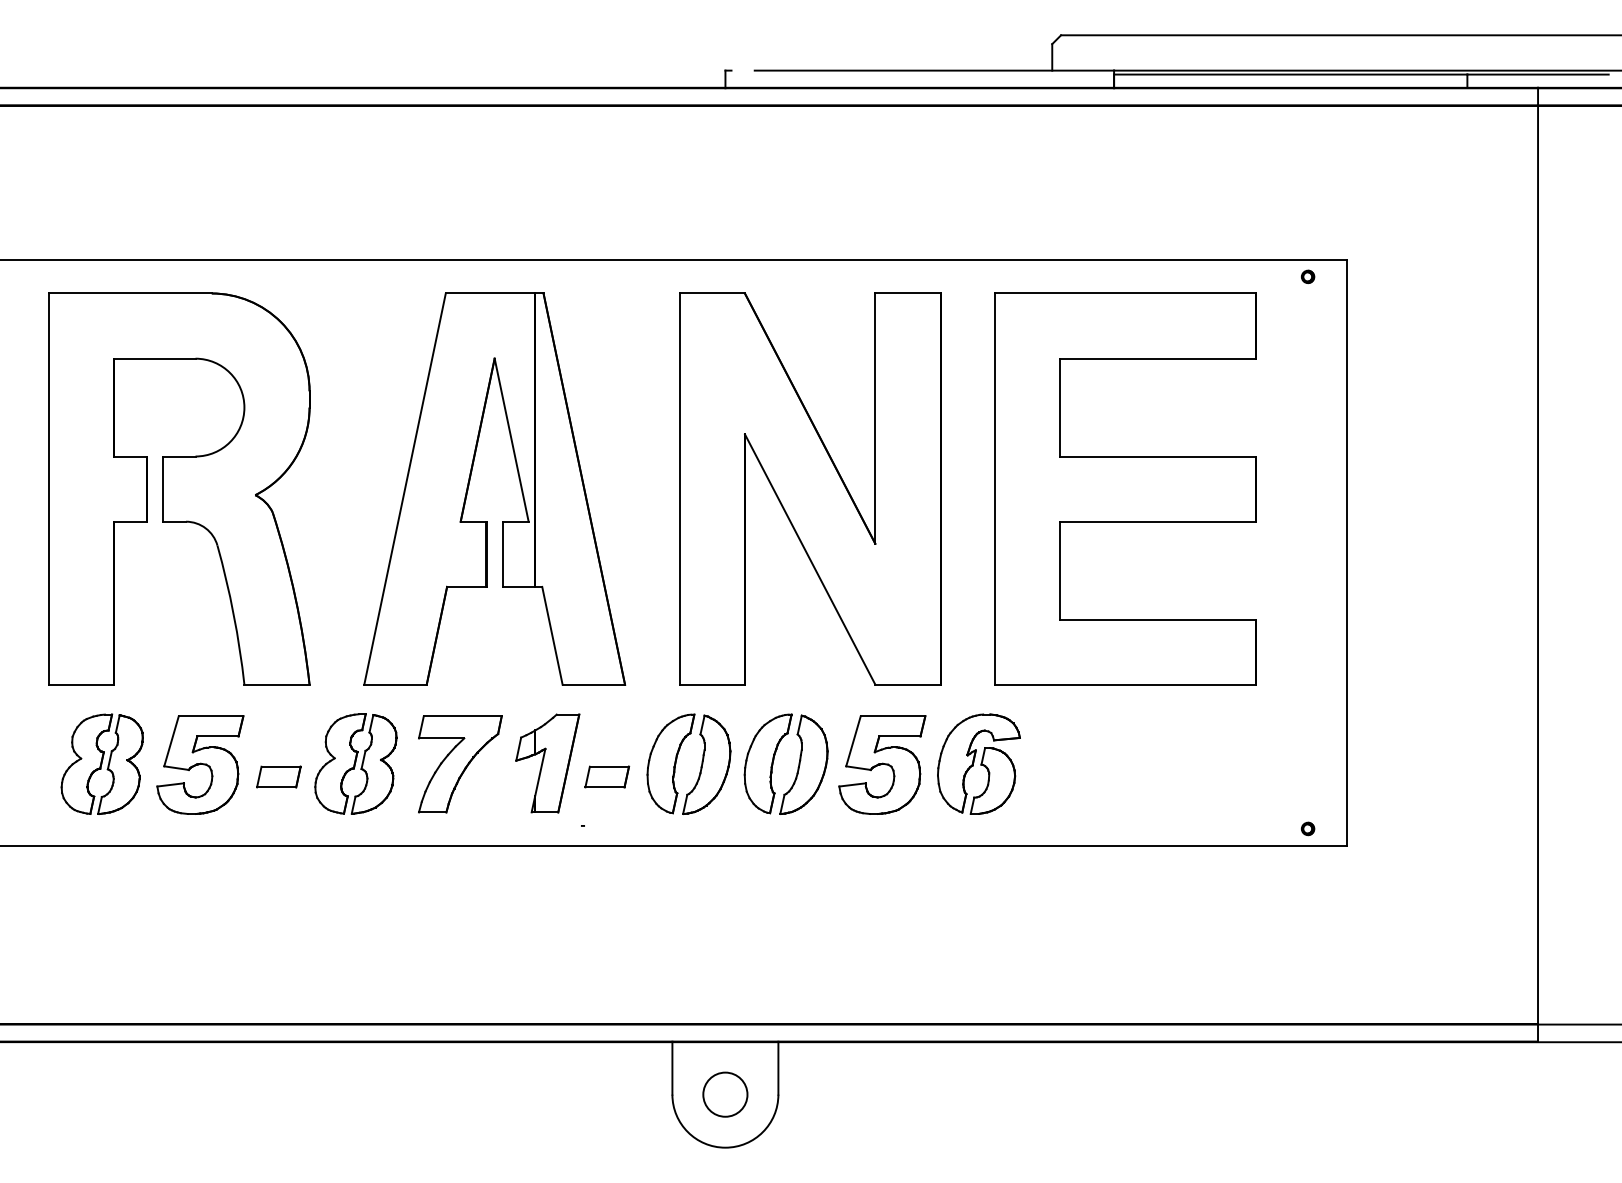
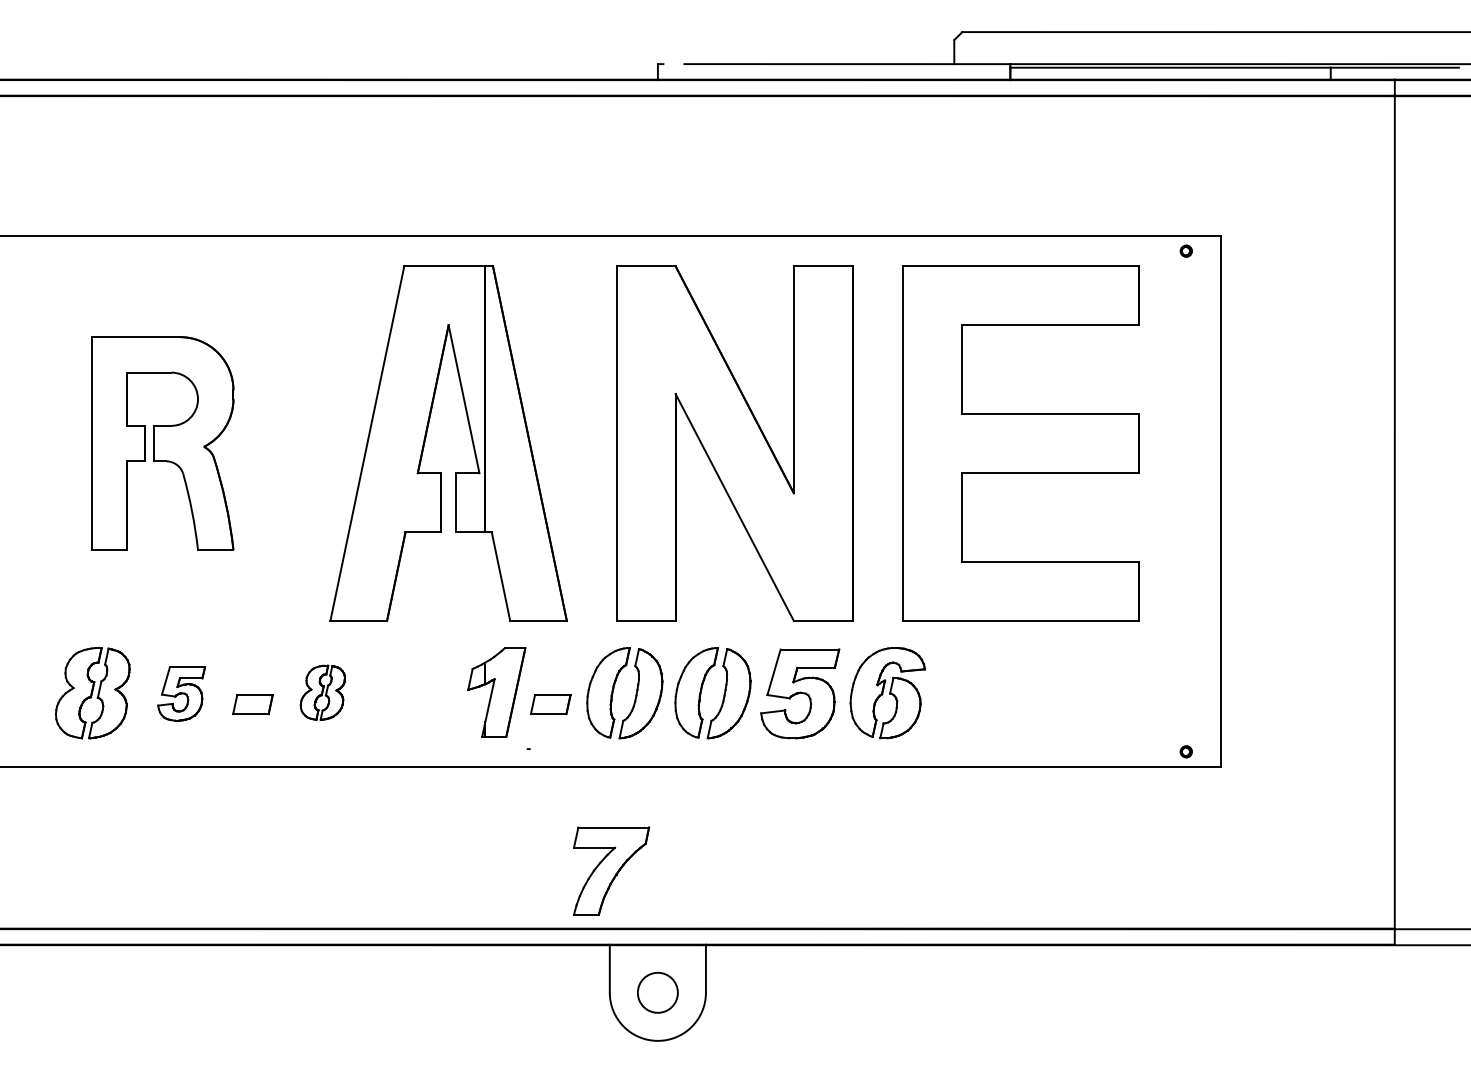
part: (179, 488) -> (162, 443), size x0.6
part: (355, 763) -> (322, 692), size x0.6
part: (460, 763) -> (611, 870), moved
part: (200, 764) -> (181, 693), size x0.6

